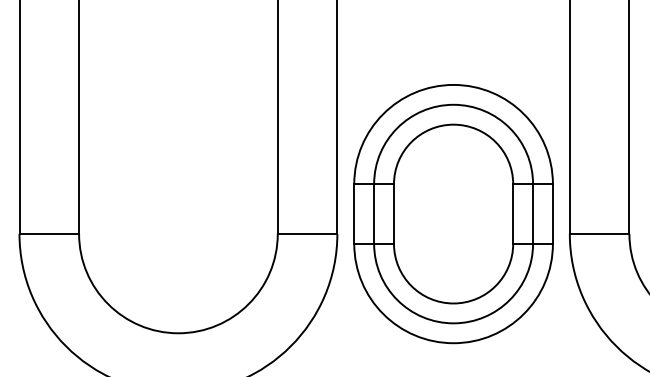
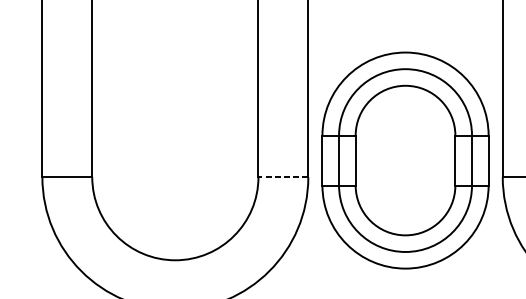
line: (307, 233) -> (283, 176), solid -> dashed

